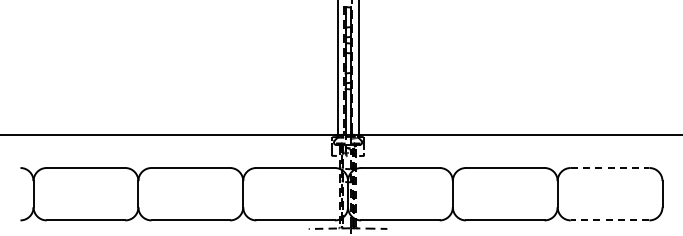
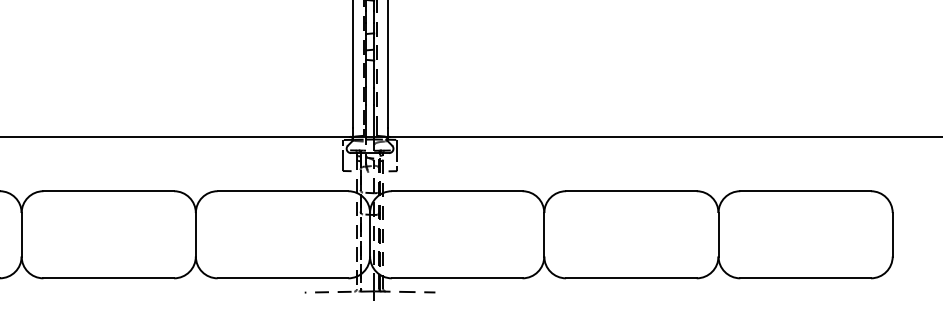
line: (610, 168) -> (806, 192), dashed -> solid
line: (609, 220) -> (804, 278), dashed -> solid

